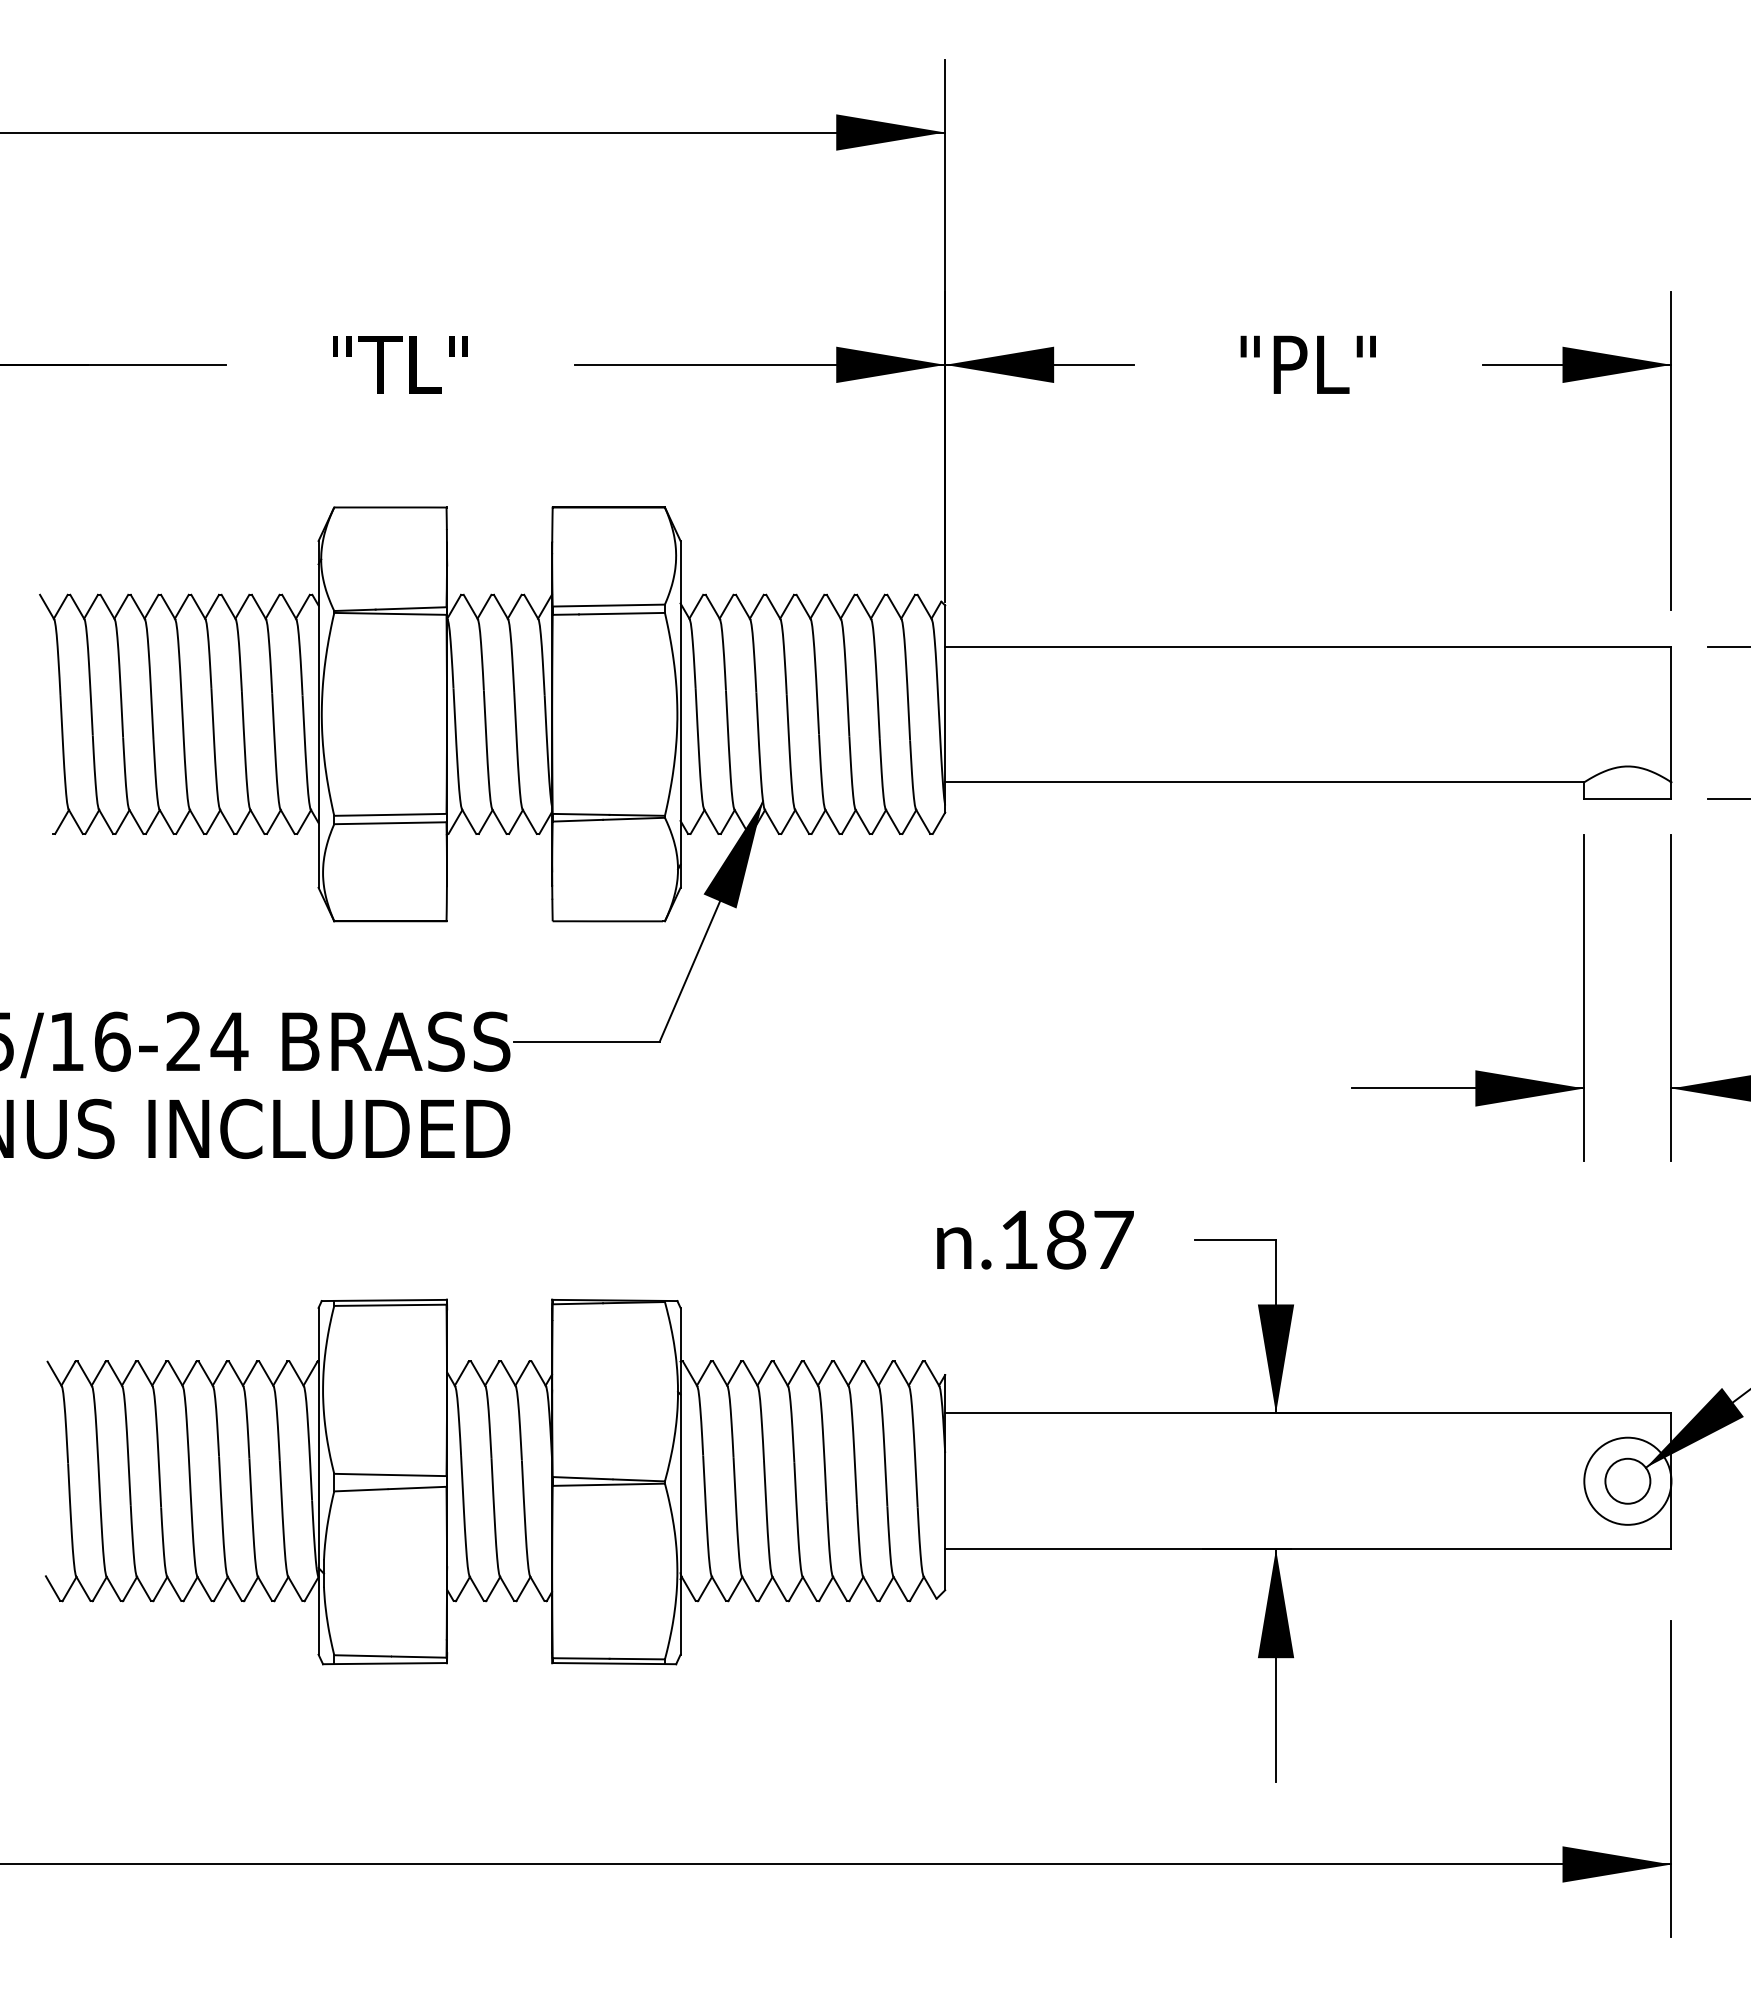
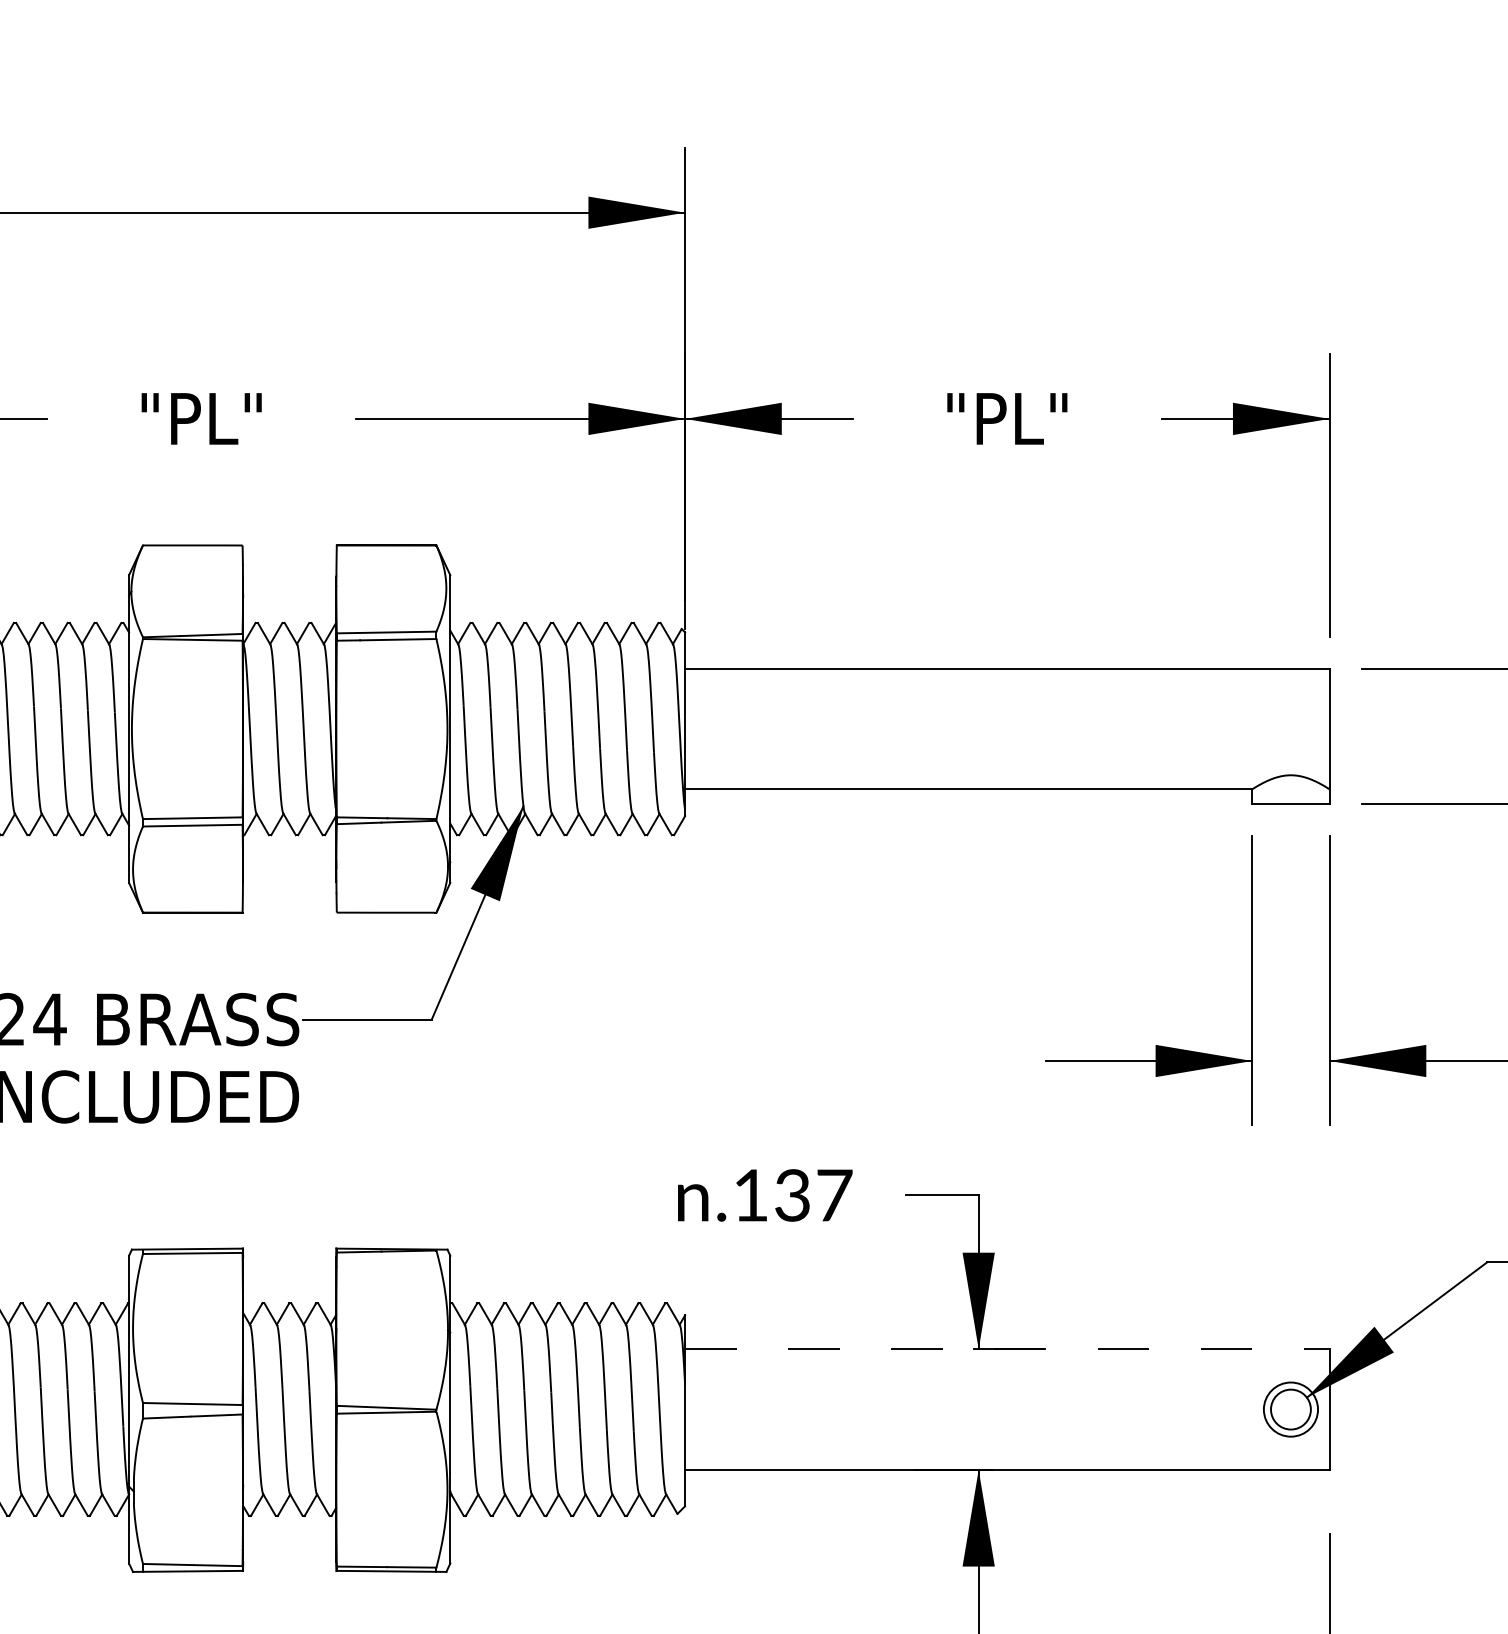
text: (400, 364) -> (201, 418), "TL" -> "PL"
text: (1066, 1239) -> (792, 1195), .187 -> .137
line: (1308, 1413) -> (1007, 1349), solid -> dashed
circle: (1627, 1480) -> (1290, 1408), size x0.7

